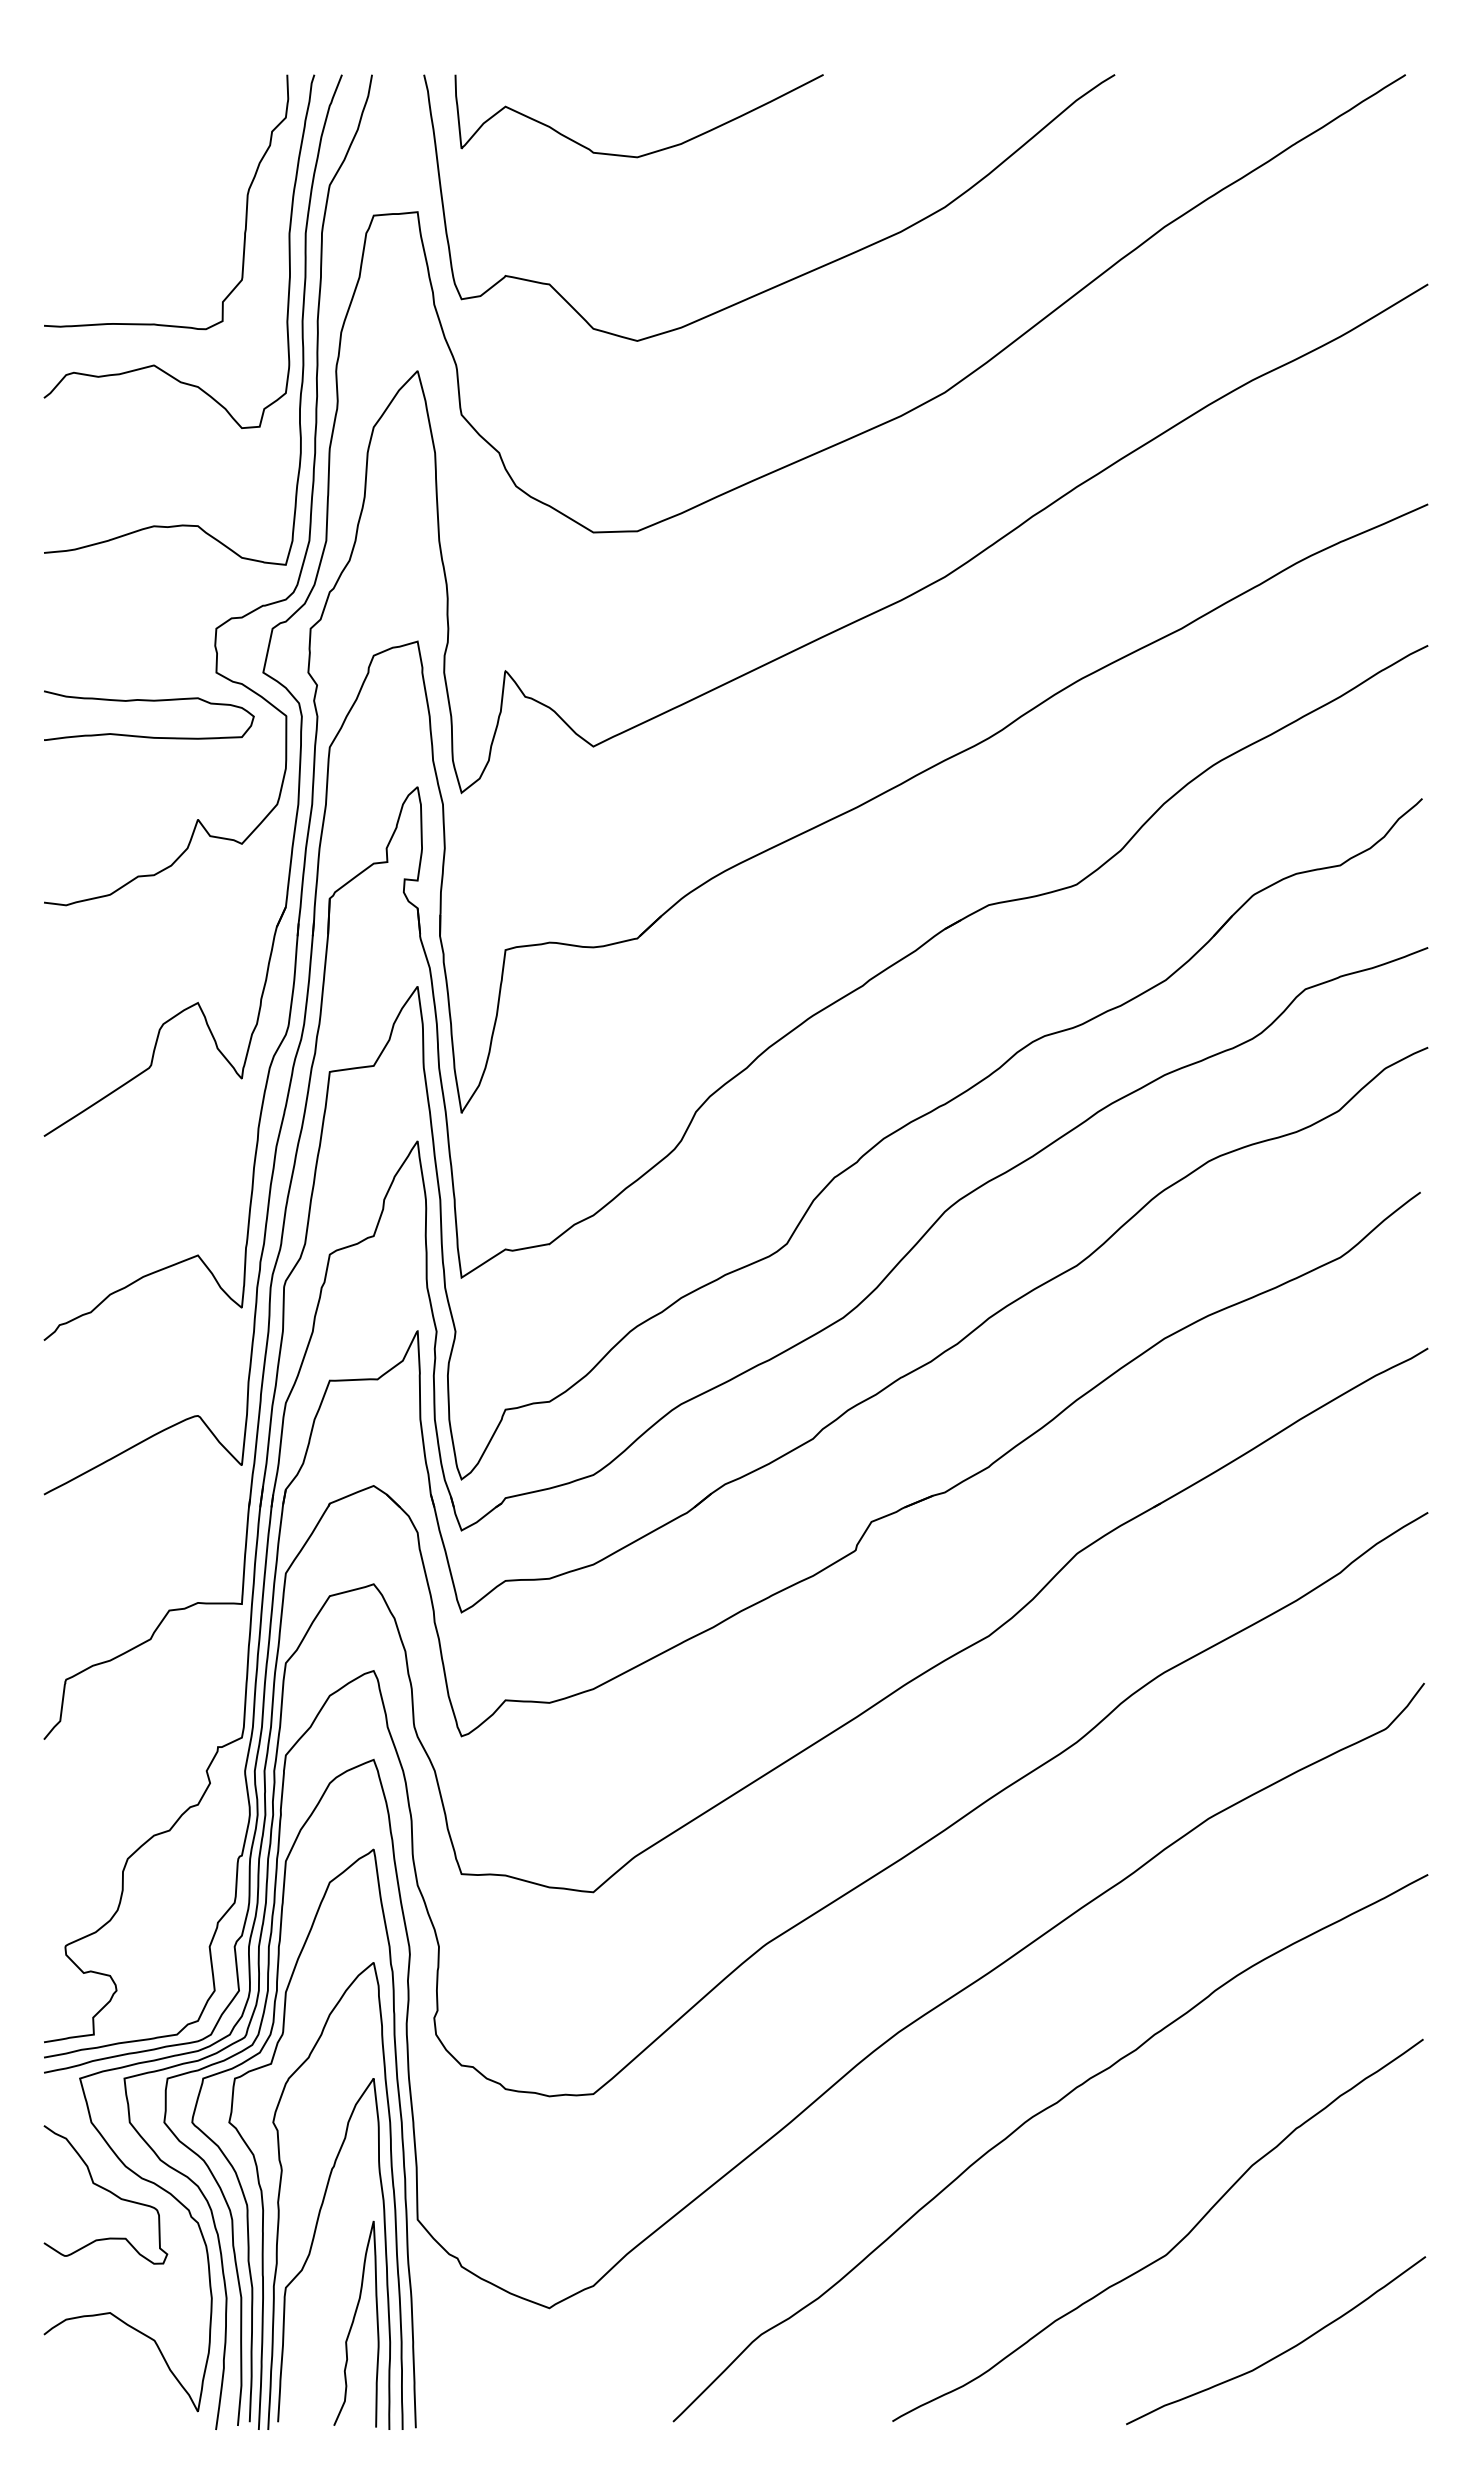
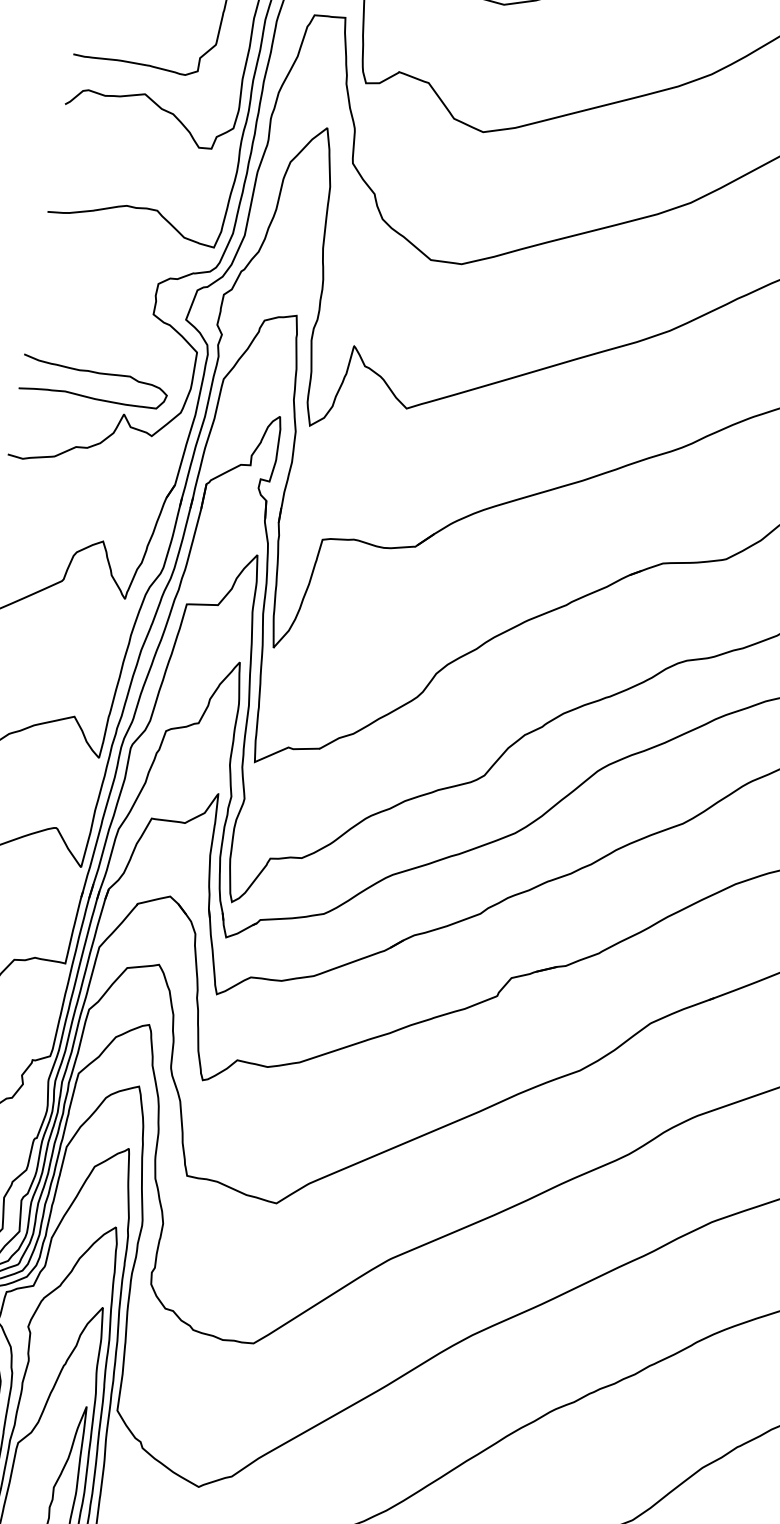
curve: (149, 701) -> (96, 373), moved

